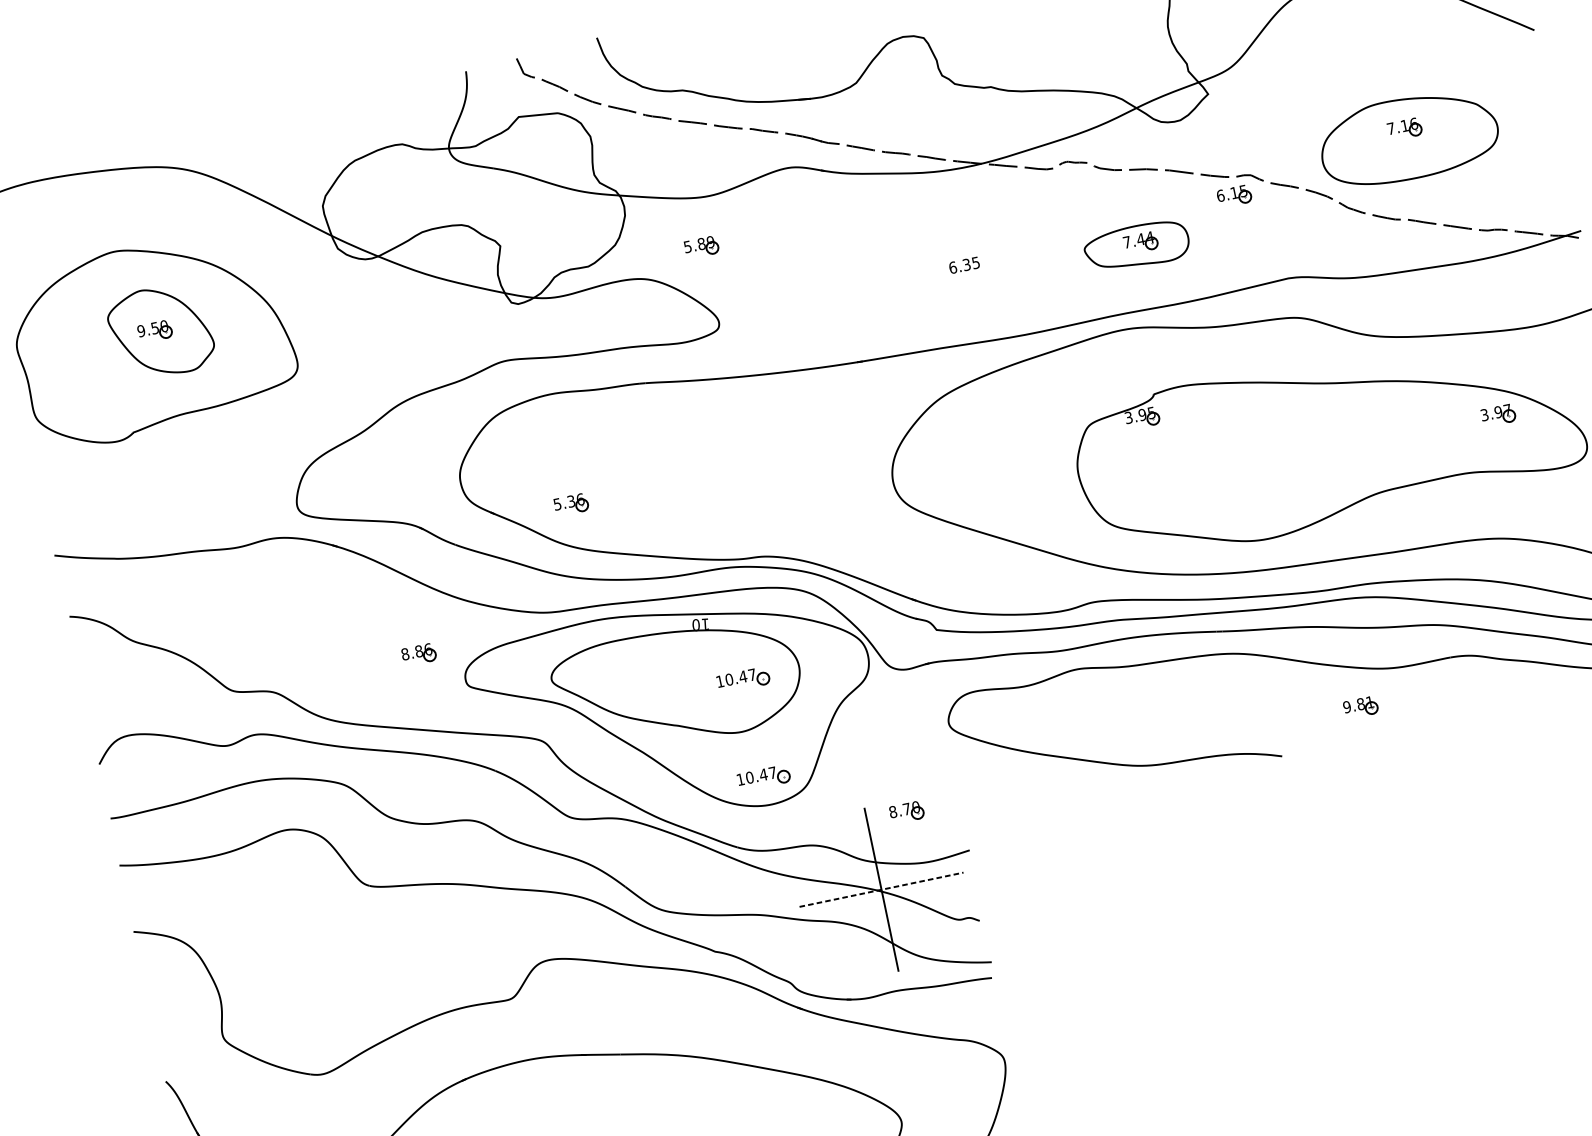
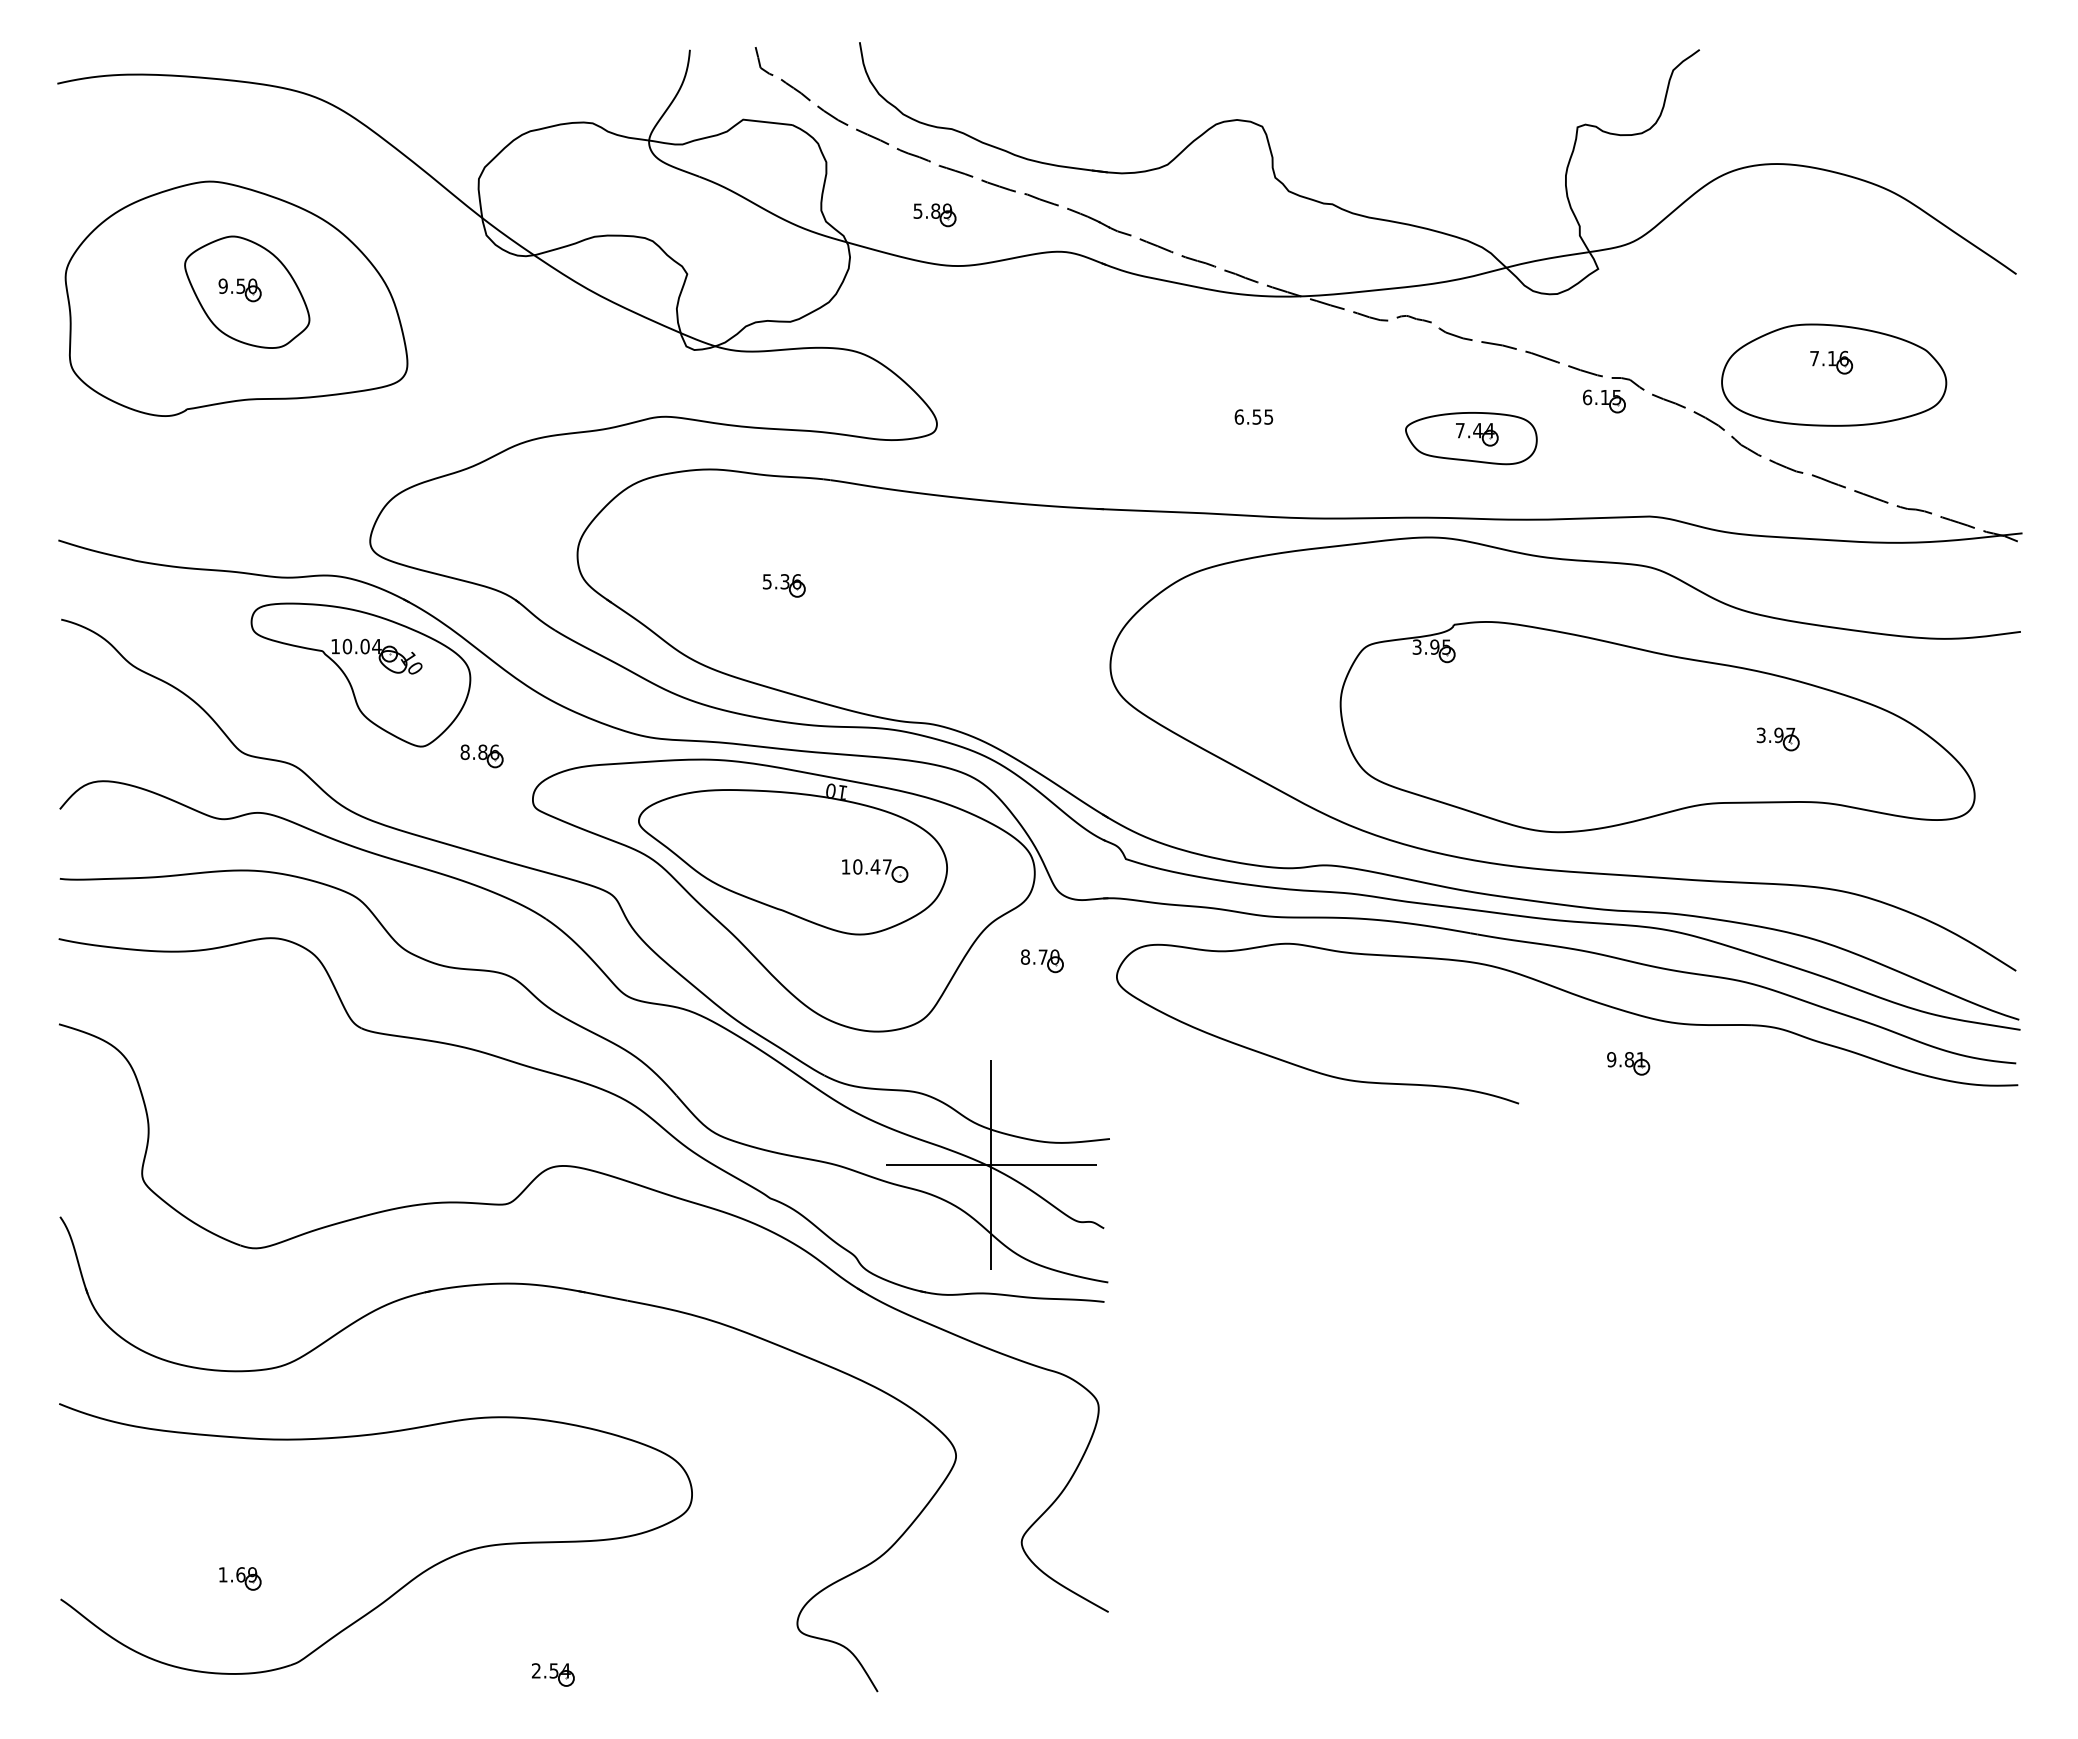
part: (701, 247) -> (934, 215), moved
text: (967, 264) -> (1257, 416), 6.35 -> 6.55
part: (1497, 415) -> (1777, 739), moved
part: (571, 504) -> (784, 585), moved
part: (311, 610) -> (360, 674), added
part: (764, 777) -> (875, 996), removed
part: (907, 812) -> (1042, 961), moved
line: (881, 889) -> (991, 1164), dashed -> solid

